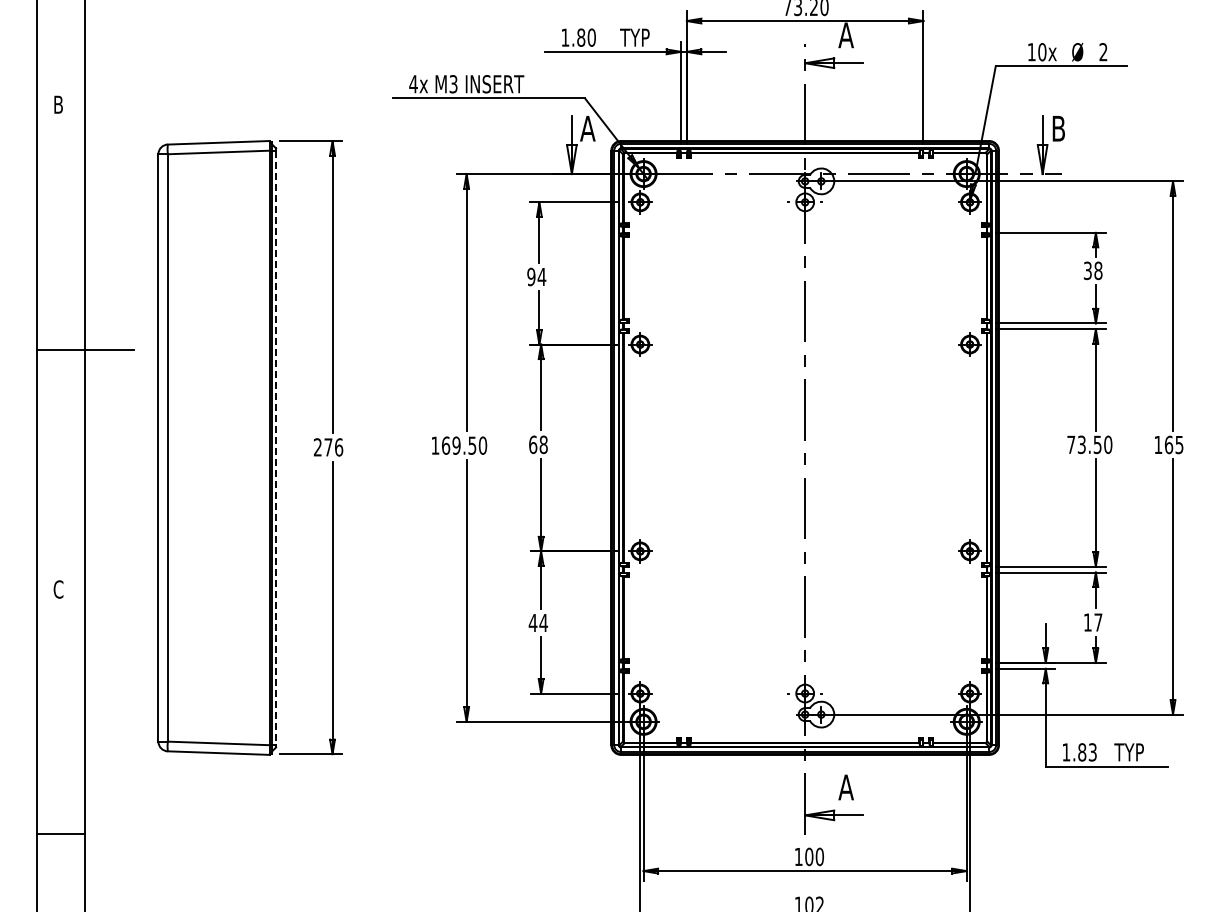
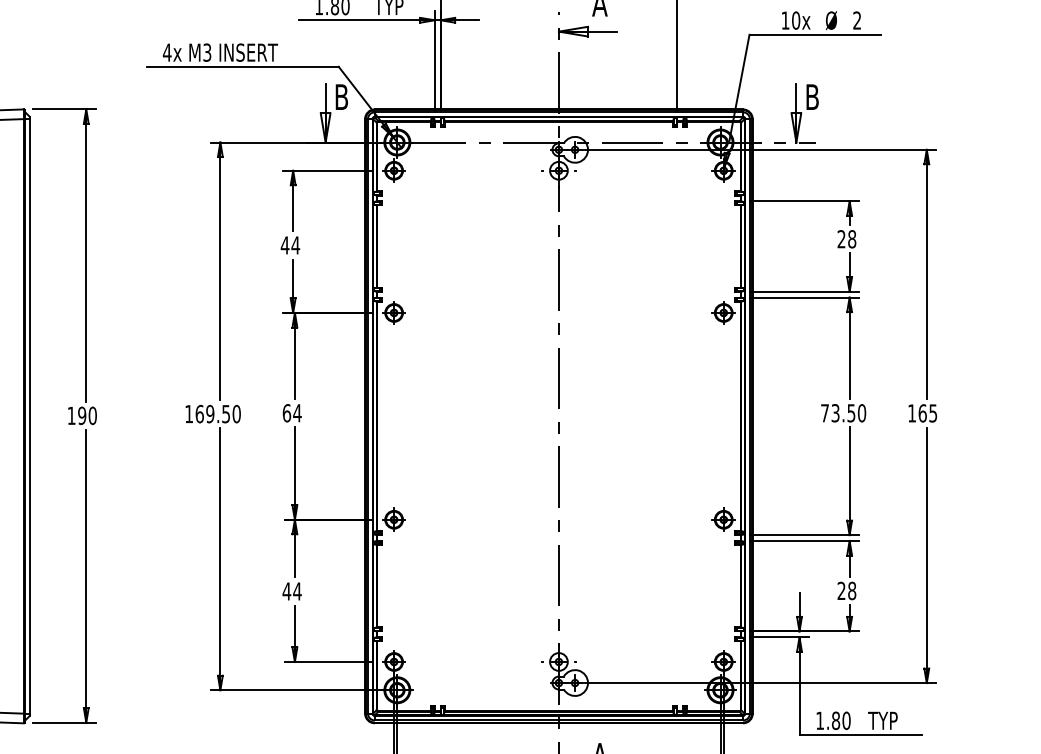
text: (587, 128) -> (341, 96), A -> B
text: (1087, 271) -> (841, 239), 38 -> 28
text: (531, 276) -> (285, 244), 94 -> 44
text: (543, 444) -> (297, 412), 68 -> 64
text: (328, 447) -> (82, 415), 276 -> 190
line: (276, 448) -> (30, 416), dashed -> solid
text: (1092, 622) -> (846, 590), 17 -> 28
text: (1092, 752) -> (846, 720), 1.83 -> 1.80

